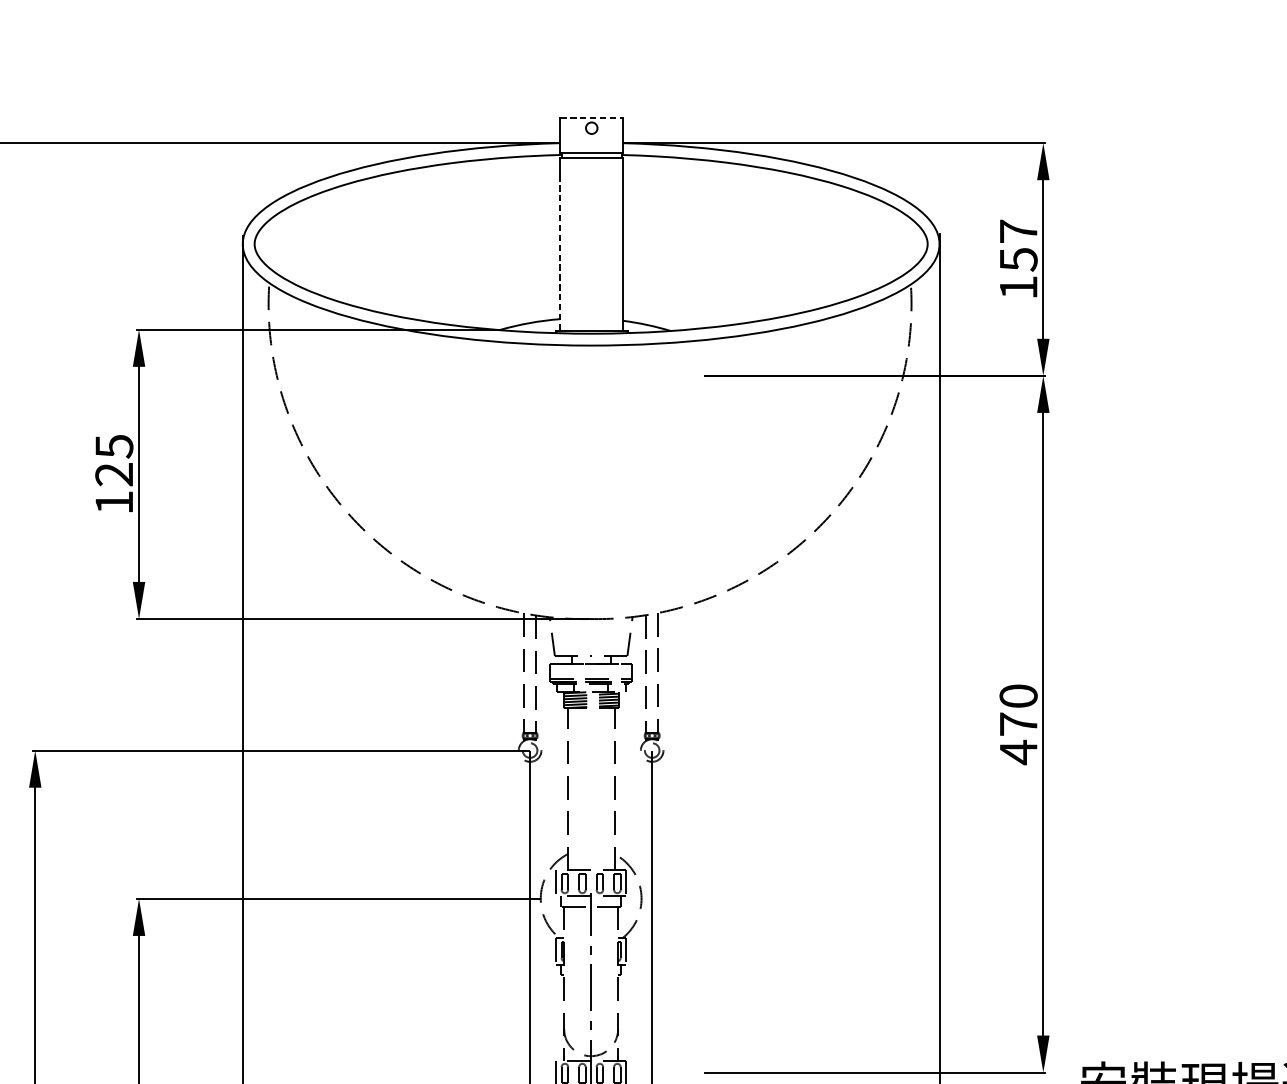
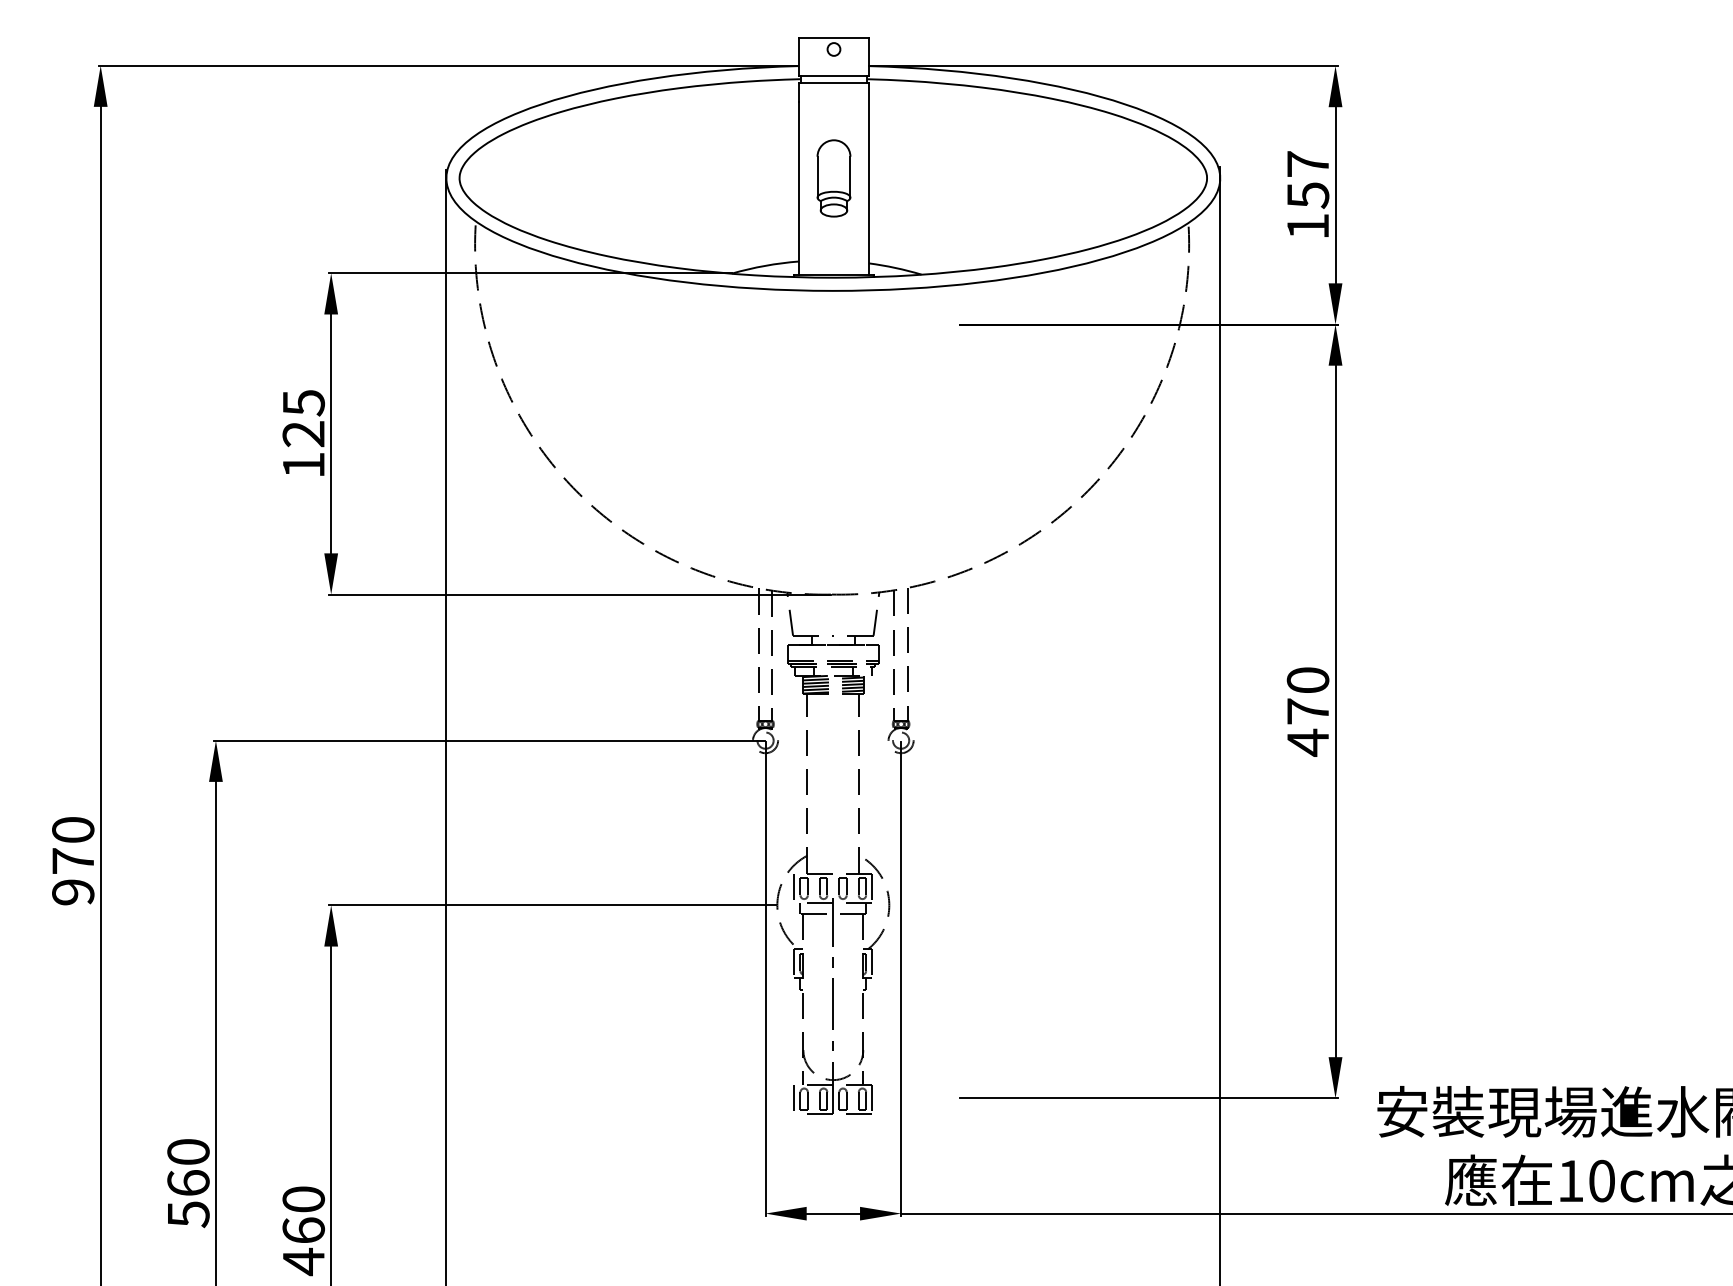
line: (591, 118) -> (833, 38), dashed -> solid
part: (591, 244) -> (833, 178), added
line: (560, 253) -> (799, 188), dashed -> solid

